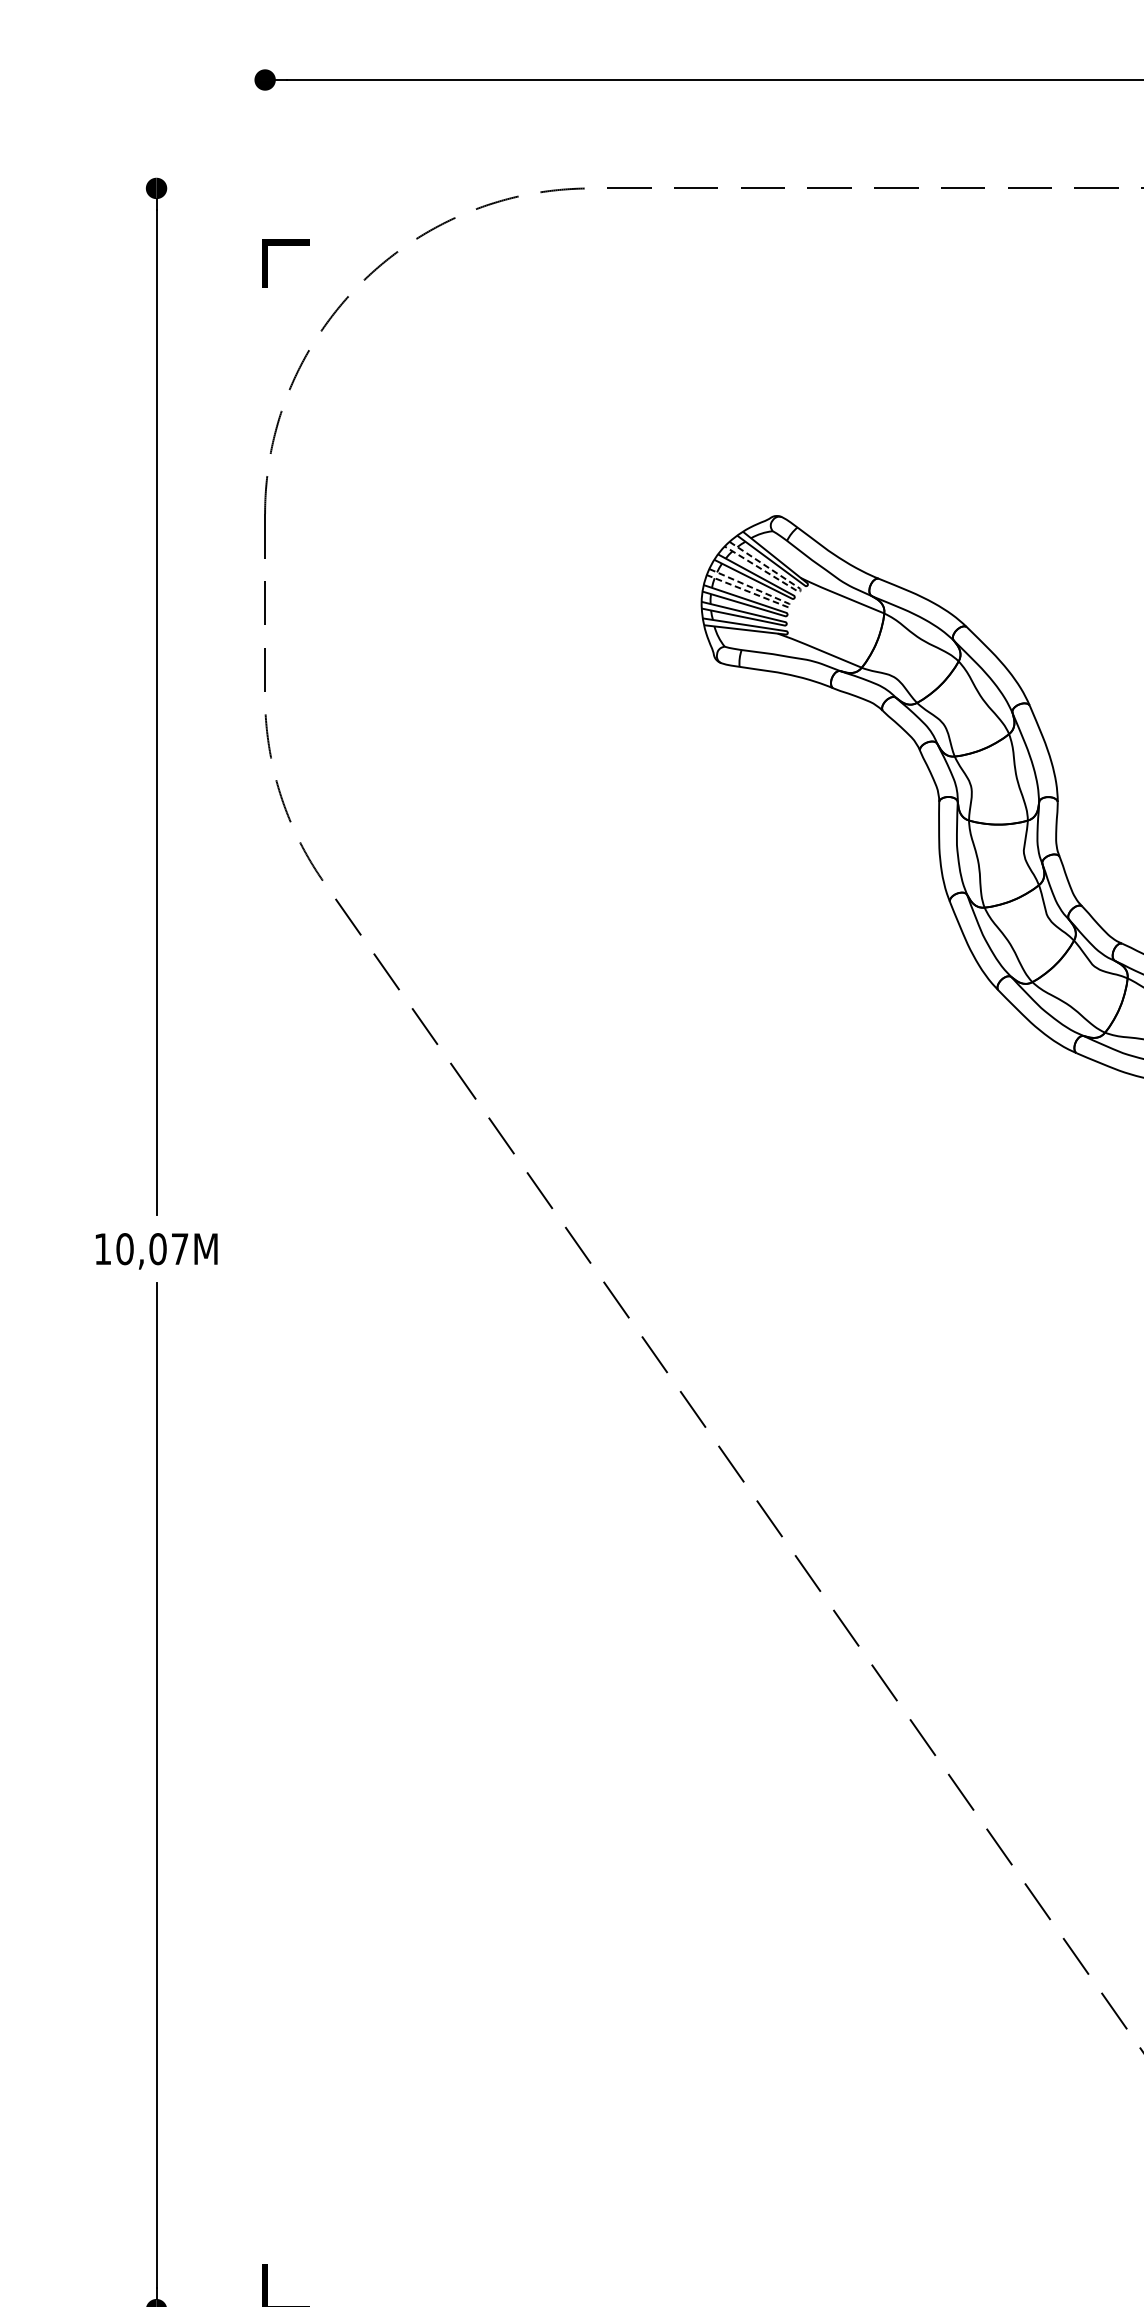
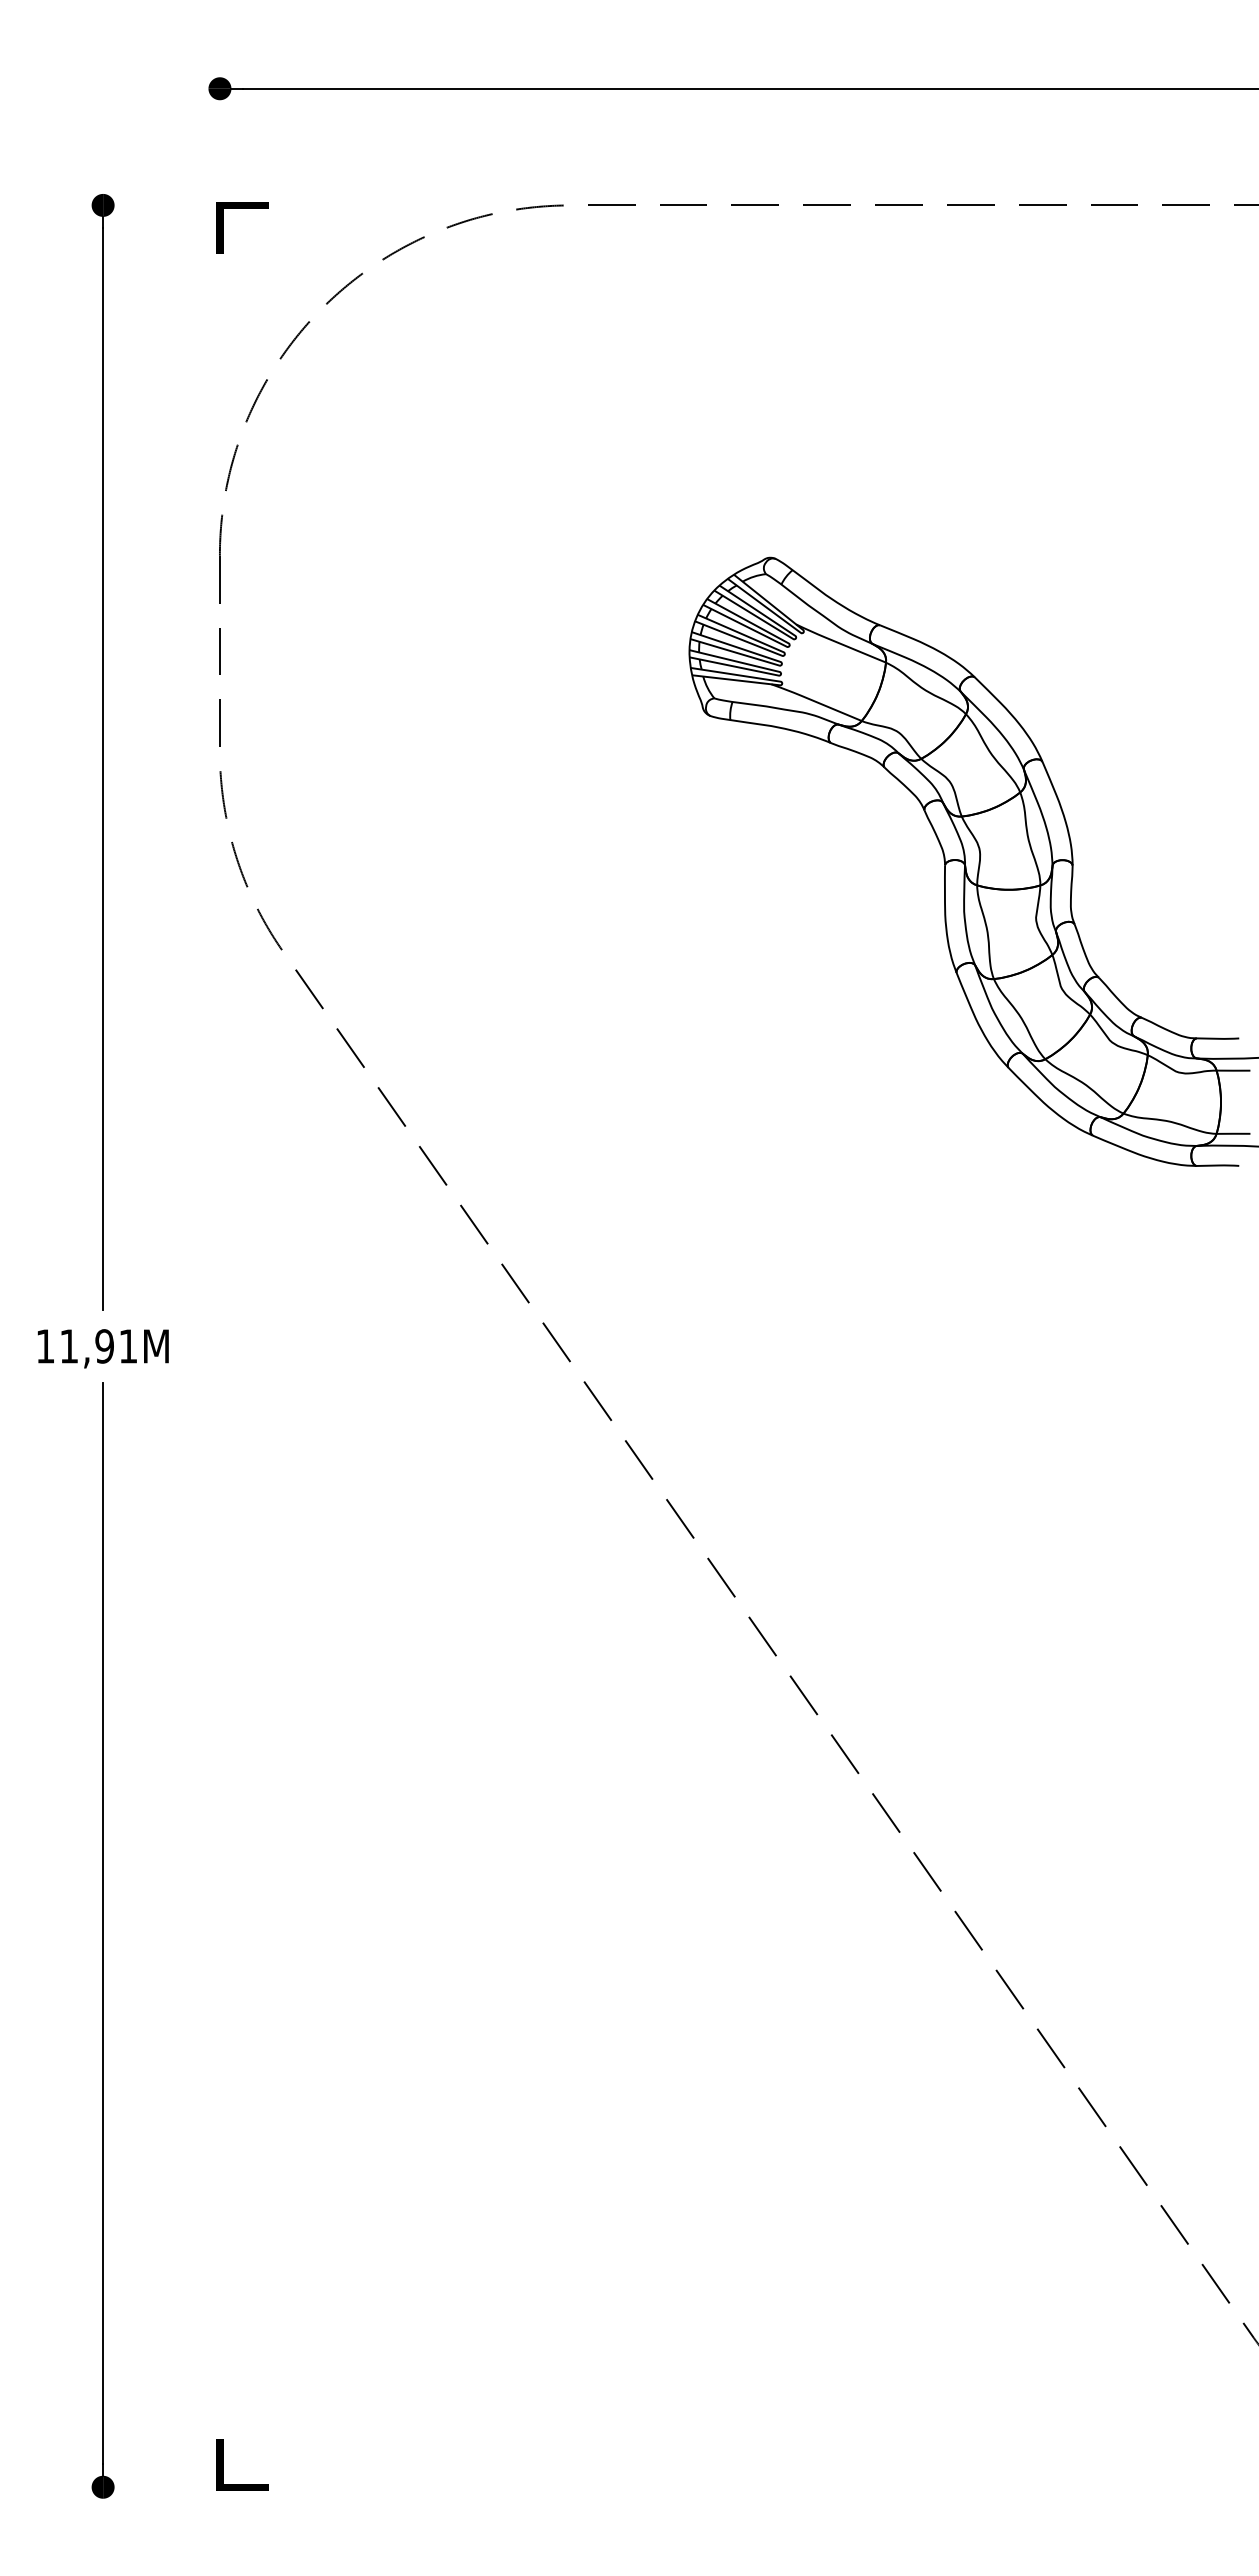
line: (286, 245) -> (242, 208), moved
line: (800, 591) -> (795, 638), dashed -> solid
line: (789, 605) -> (784, 654), dashed -> solid
text: (152, 1249) -> (98, 1346), 10,07M -> 11,91M

